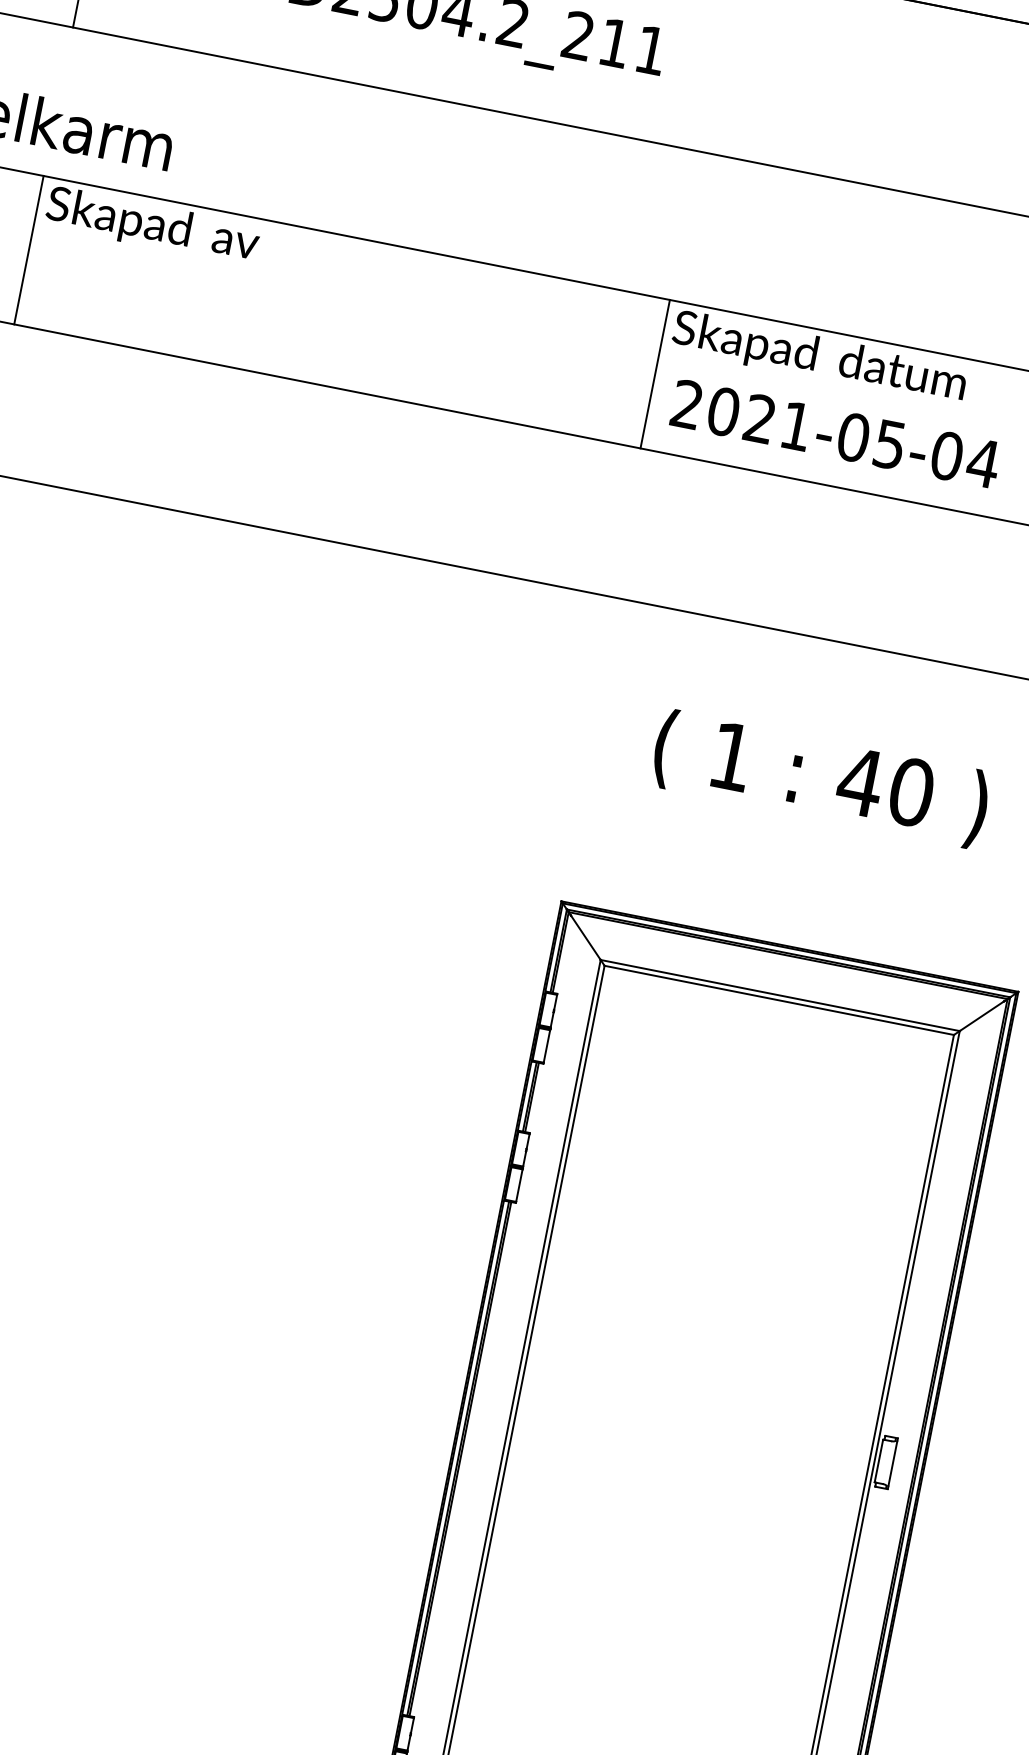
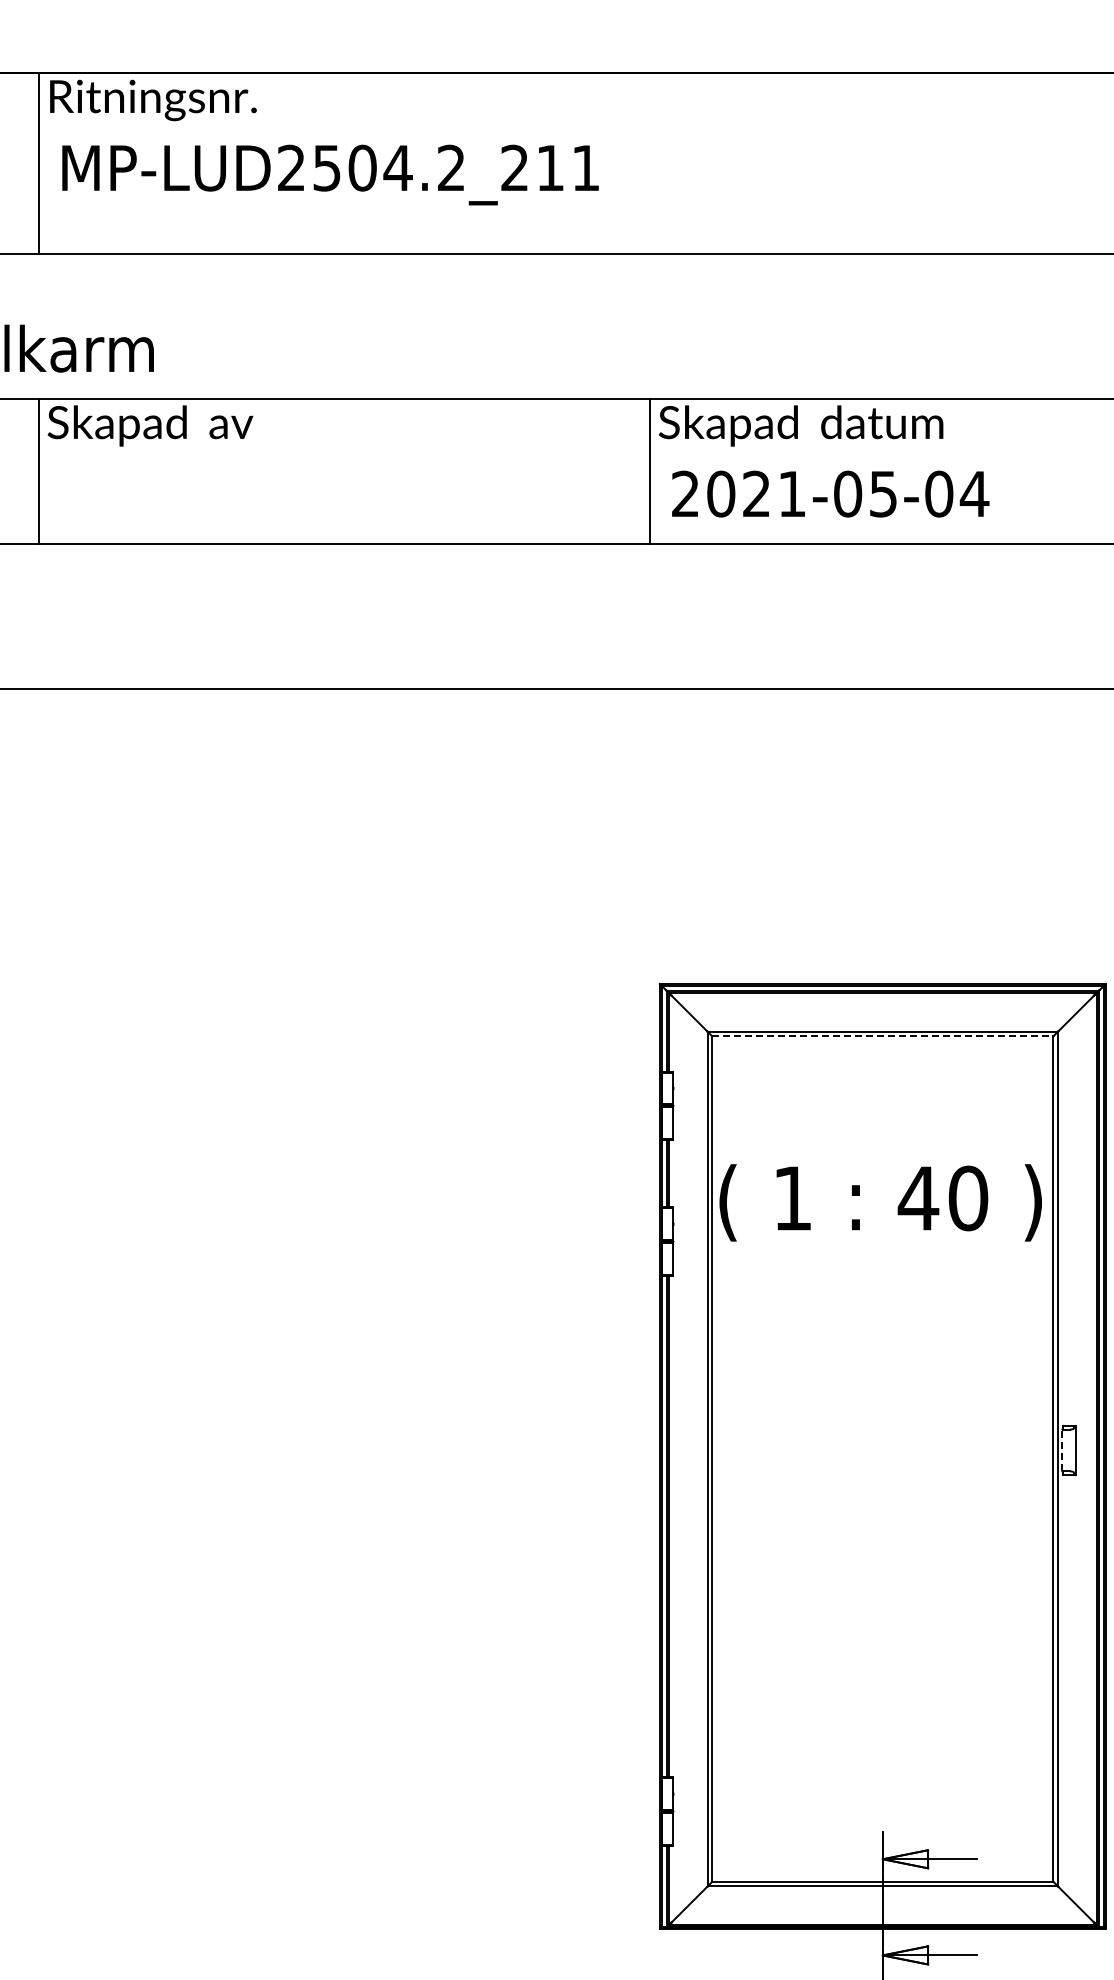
text: (820, 778) -> (880, 1202), moved
line: (779, 1000) -> (883, 1036), solid -> dashed
line: (879, 1460) -> (1062, 1449), solid -> dashed

